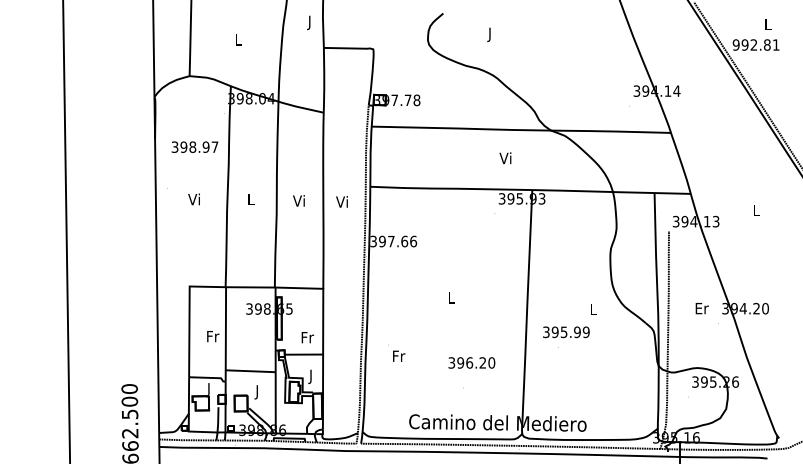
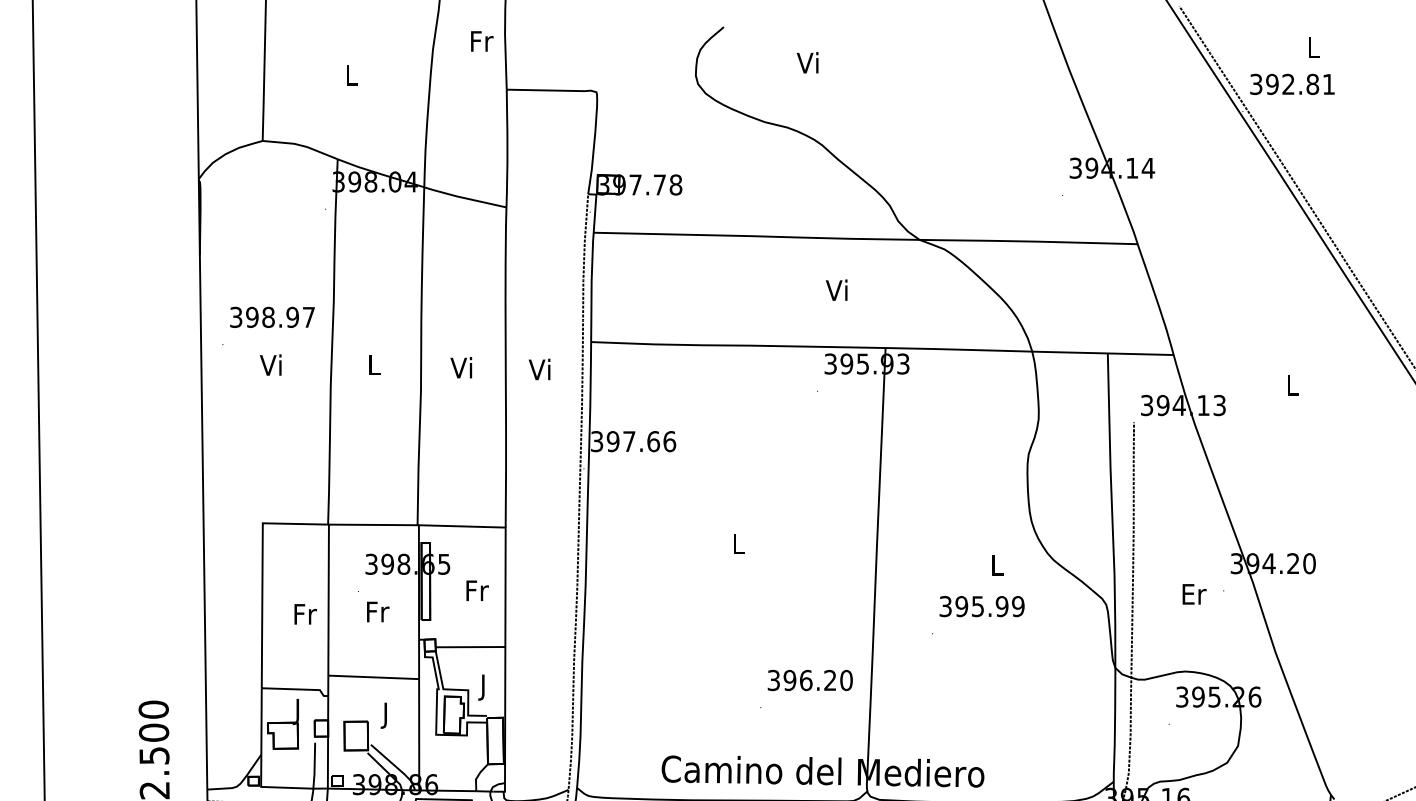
text: (310, 22) -> (482, 43), J -> Fr
text: (489, 34) -> (807, 65), J -> Vi
text: (735, 44) -> (1254, 83), 992.81 -> 392.81
text: (194, 146) -> (271, 316), moved
text: (701, 308) -> (1193, 594), moved
text: (566, 332) -> (982, 606), moved
text: (307, 337) -> (476, 590), moved
text: (396, 352) -> (373, 605), moved
text: (471, 362) -> (809, 679), moved

